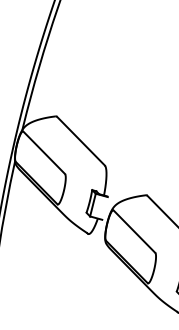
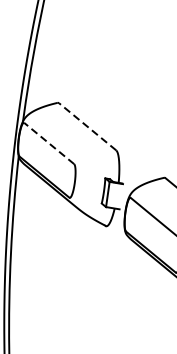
line: (80, 140) -> (87, 126), solid -> dashed
line: (44, 152) -> (49, 143), solid -> dashed

